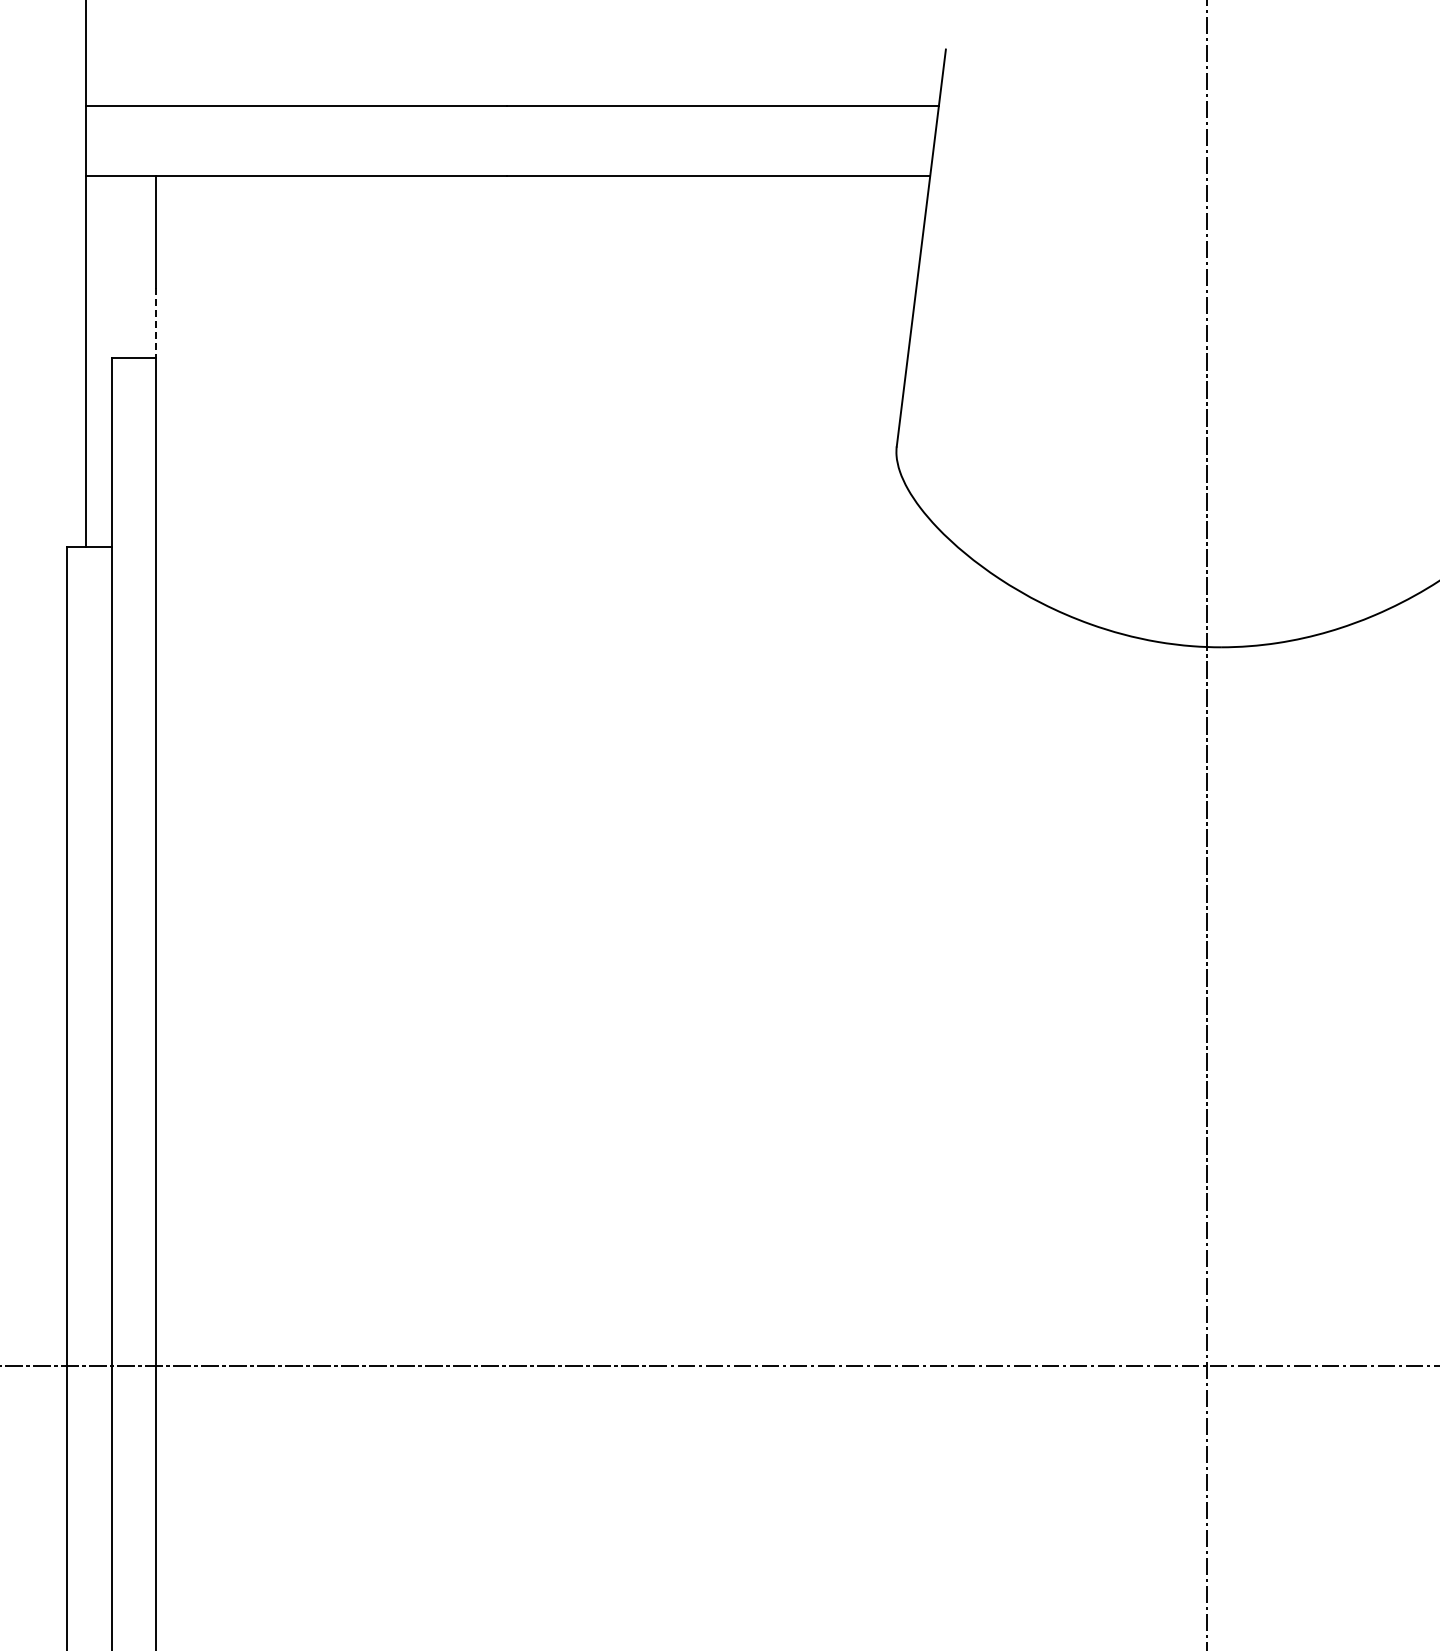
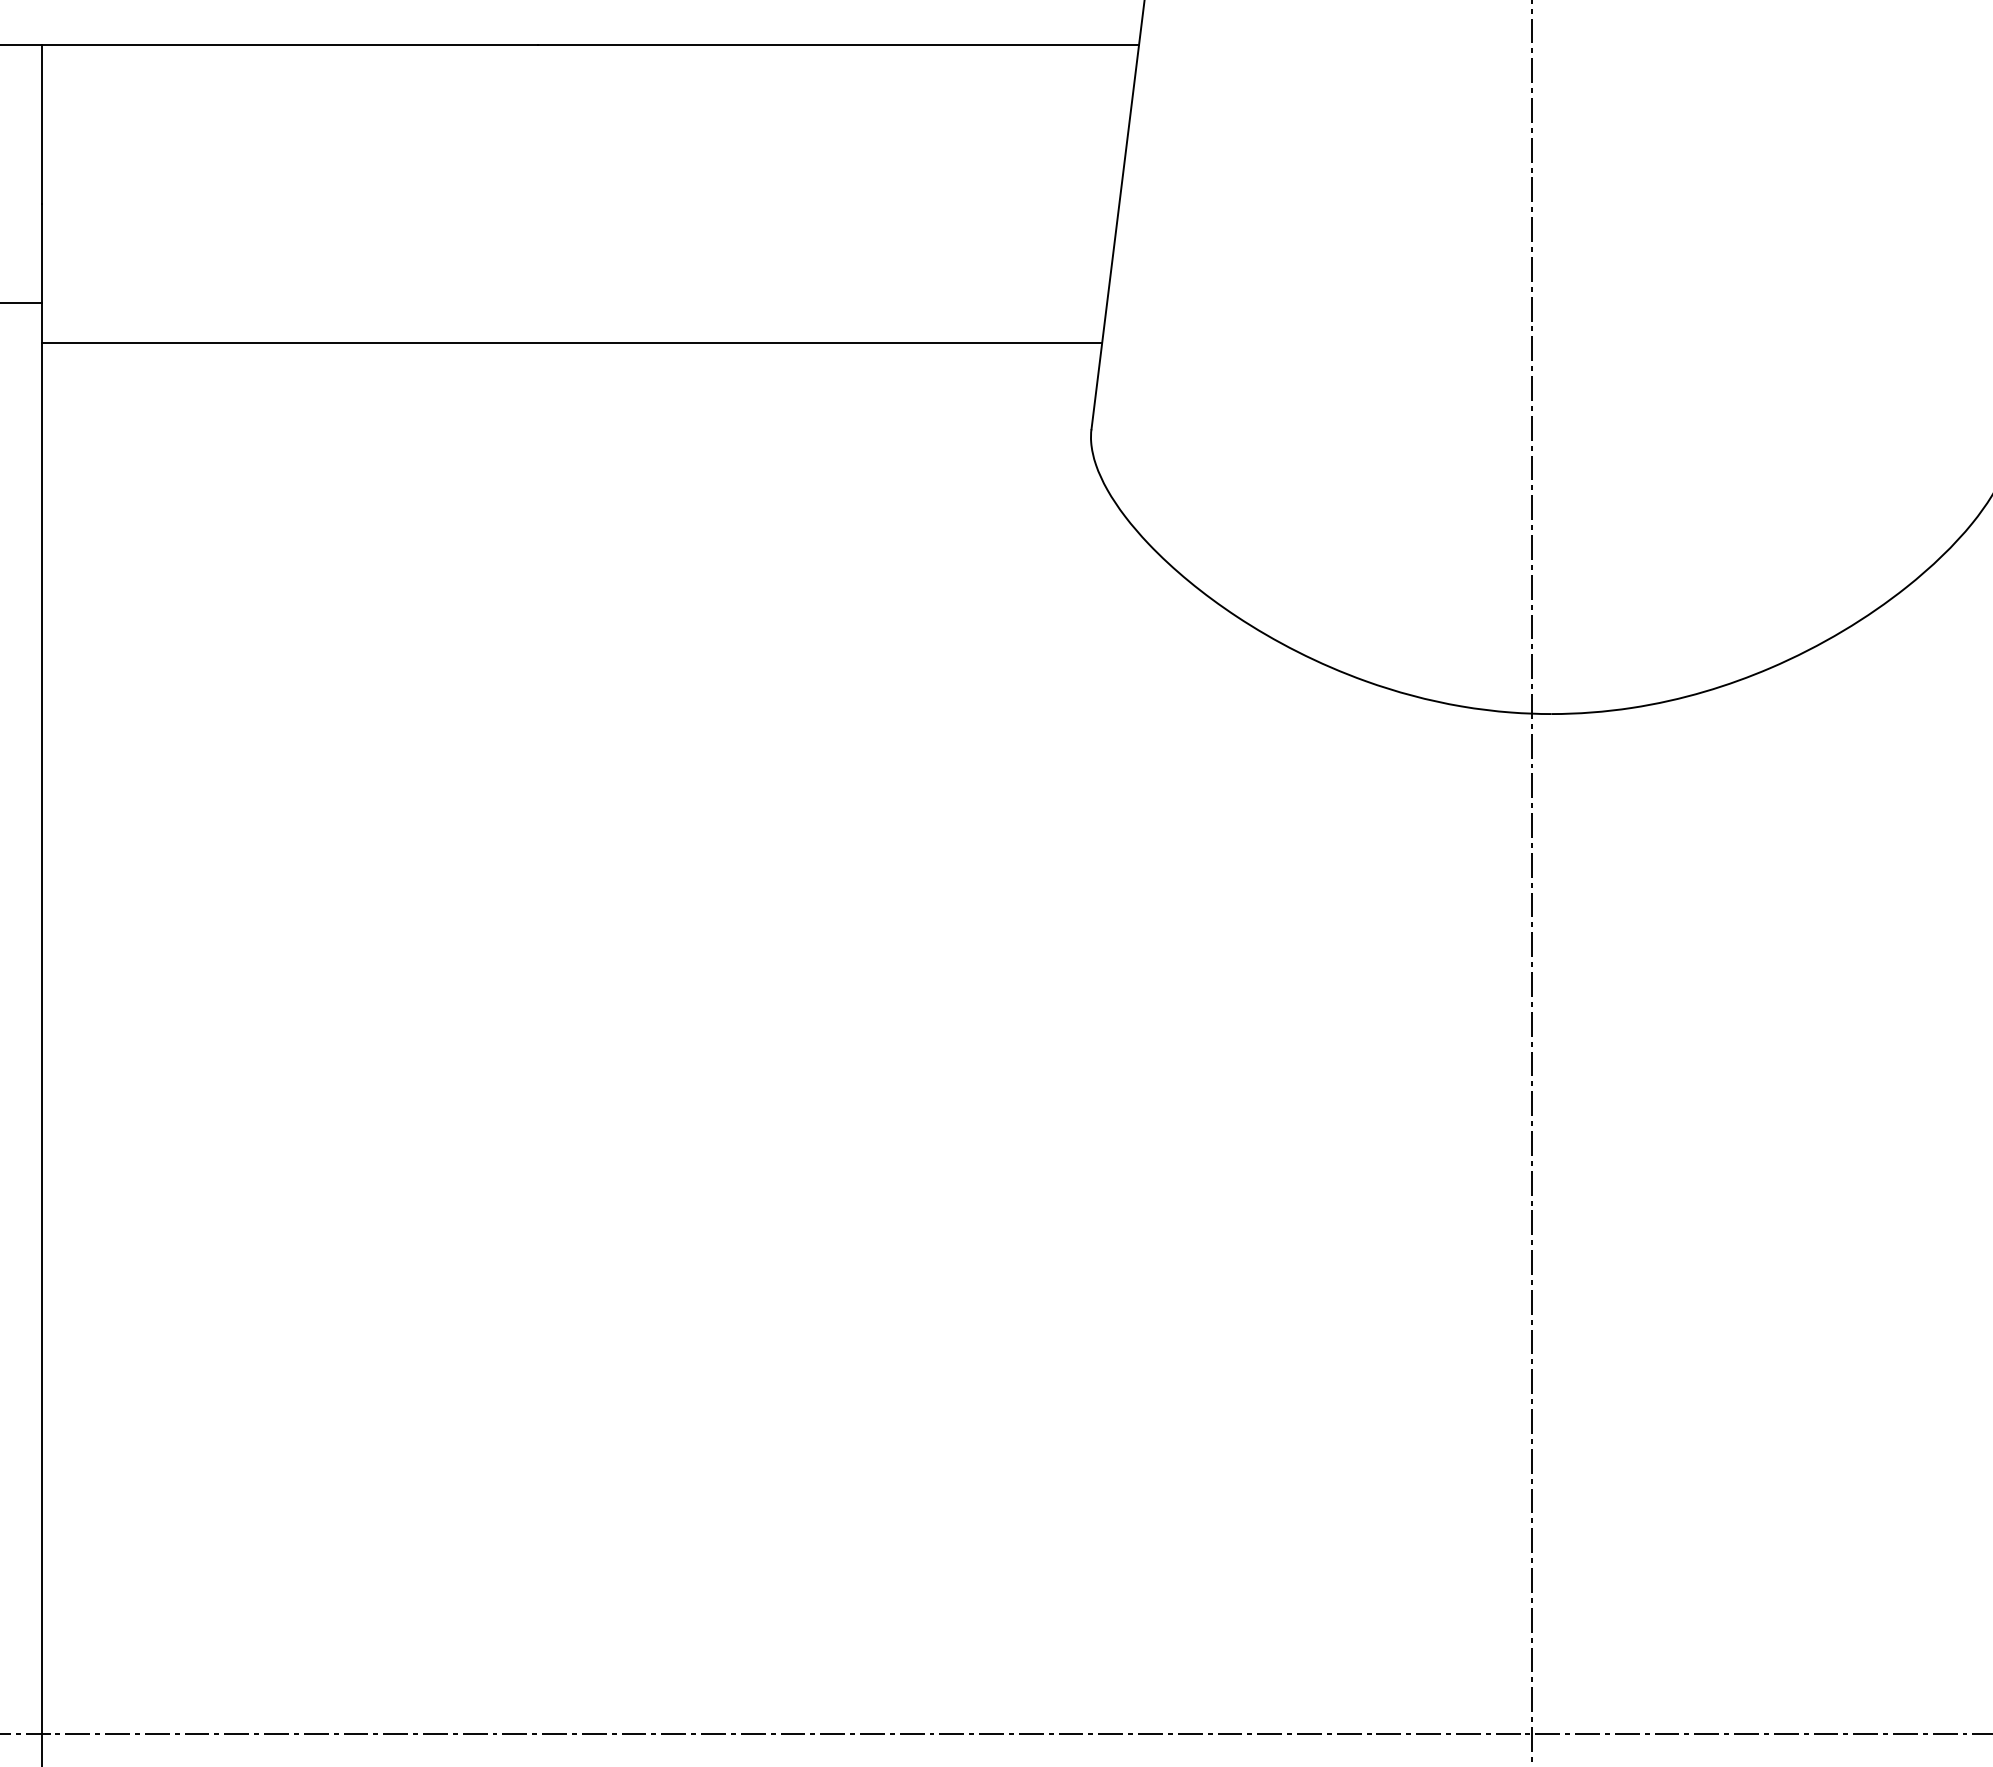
line: (156, 323) -> (41, 254), dashed -> solid
line: (530, 385) -> (572, 342), added

